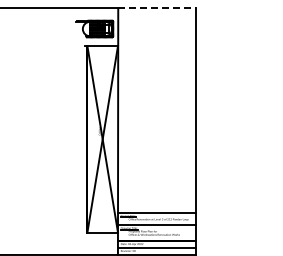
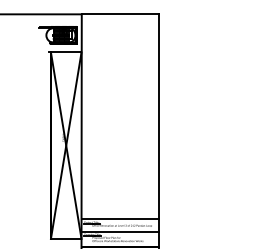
line: (156, 8) -> (120, 14), dashed -> solid

